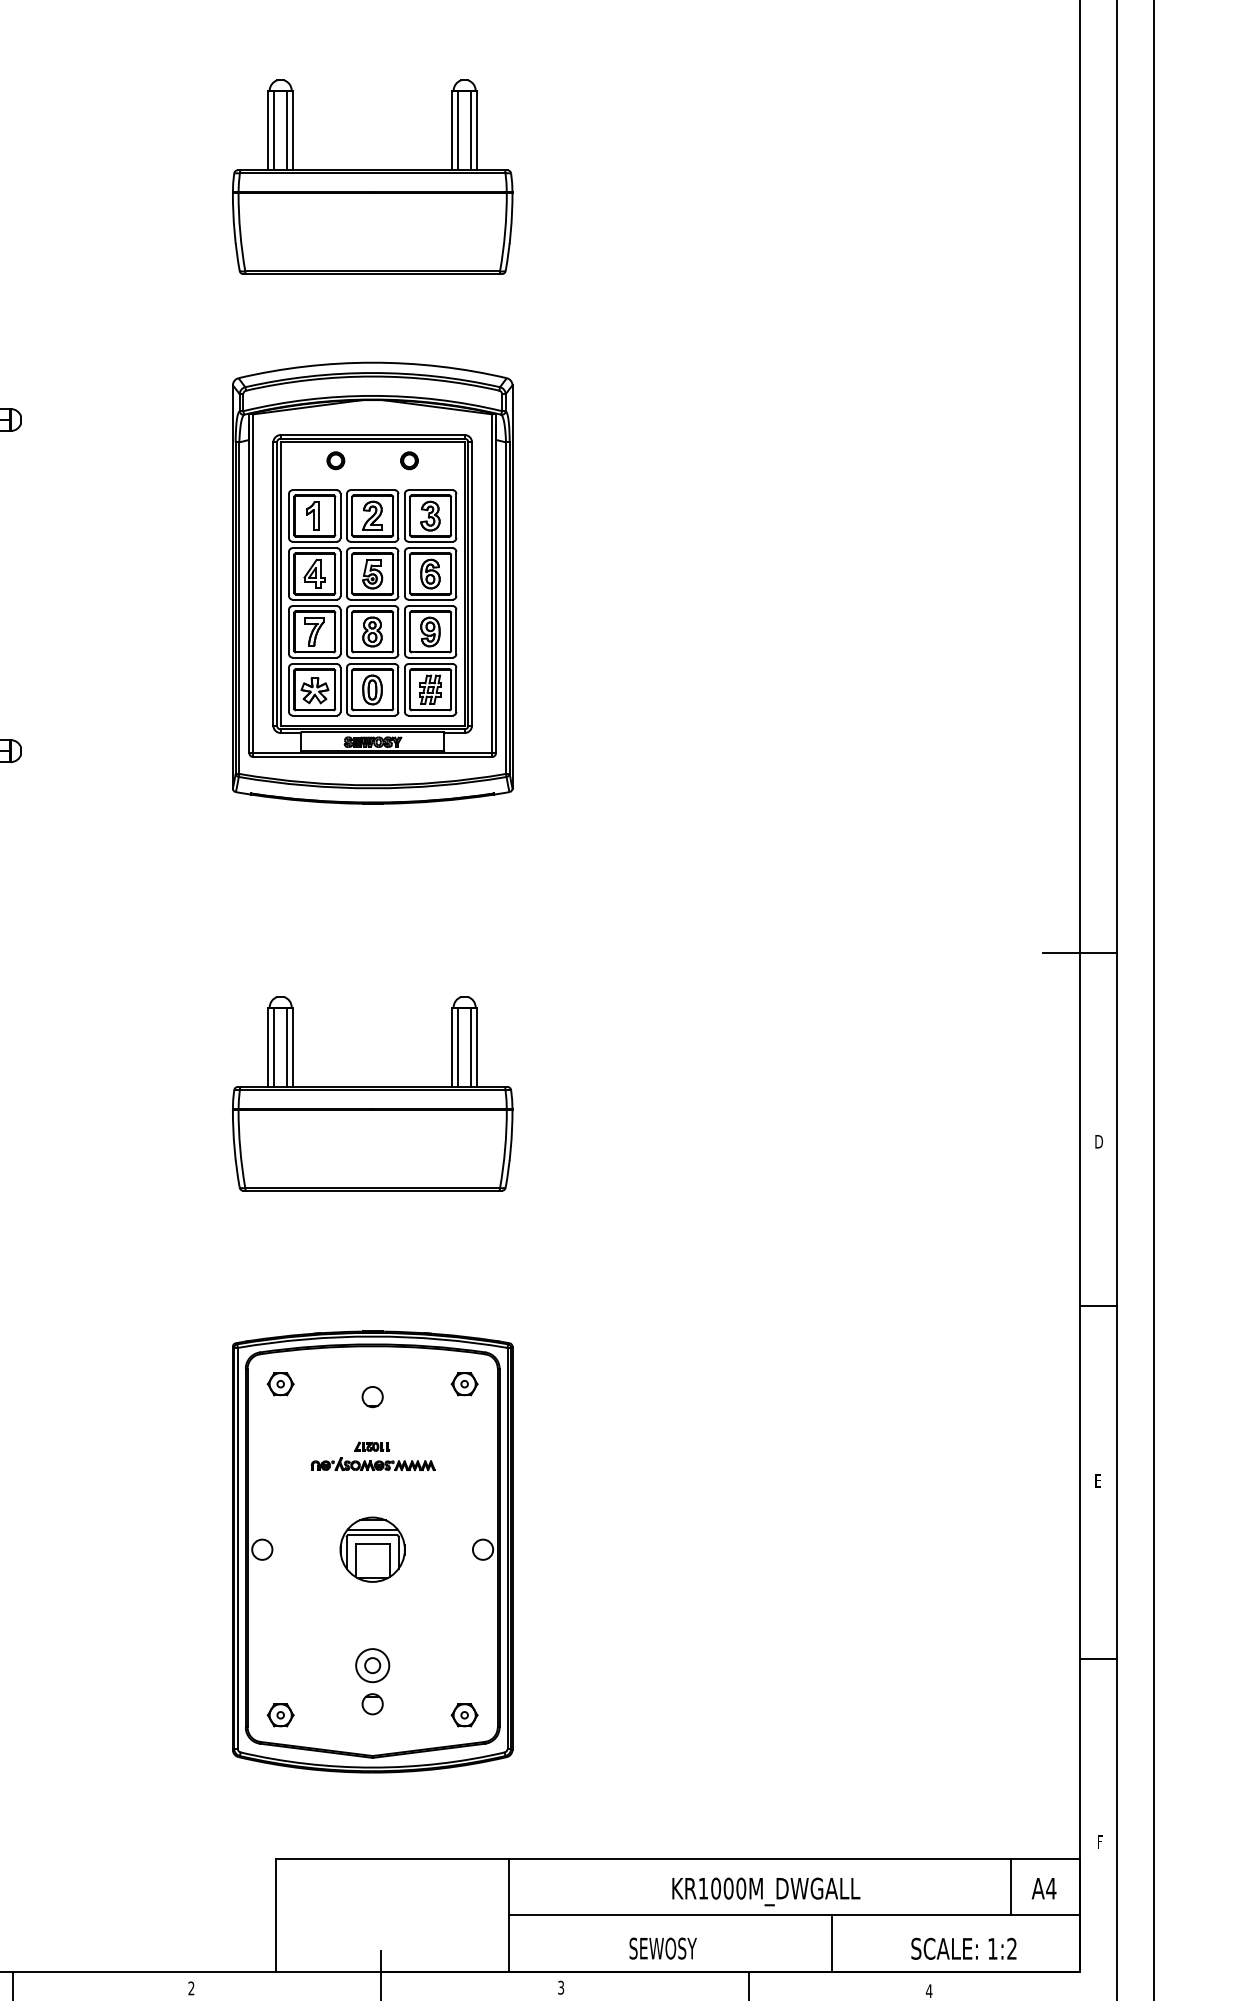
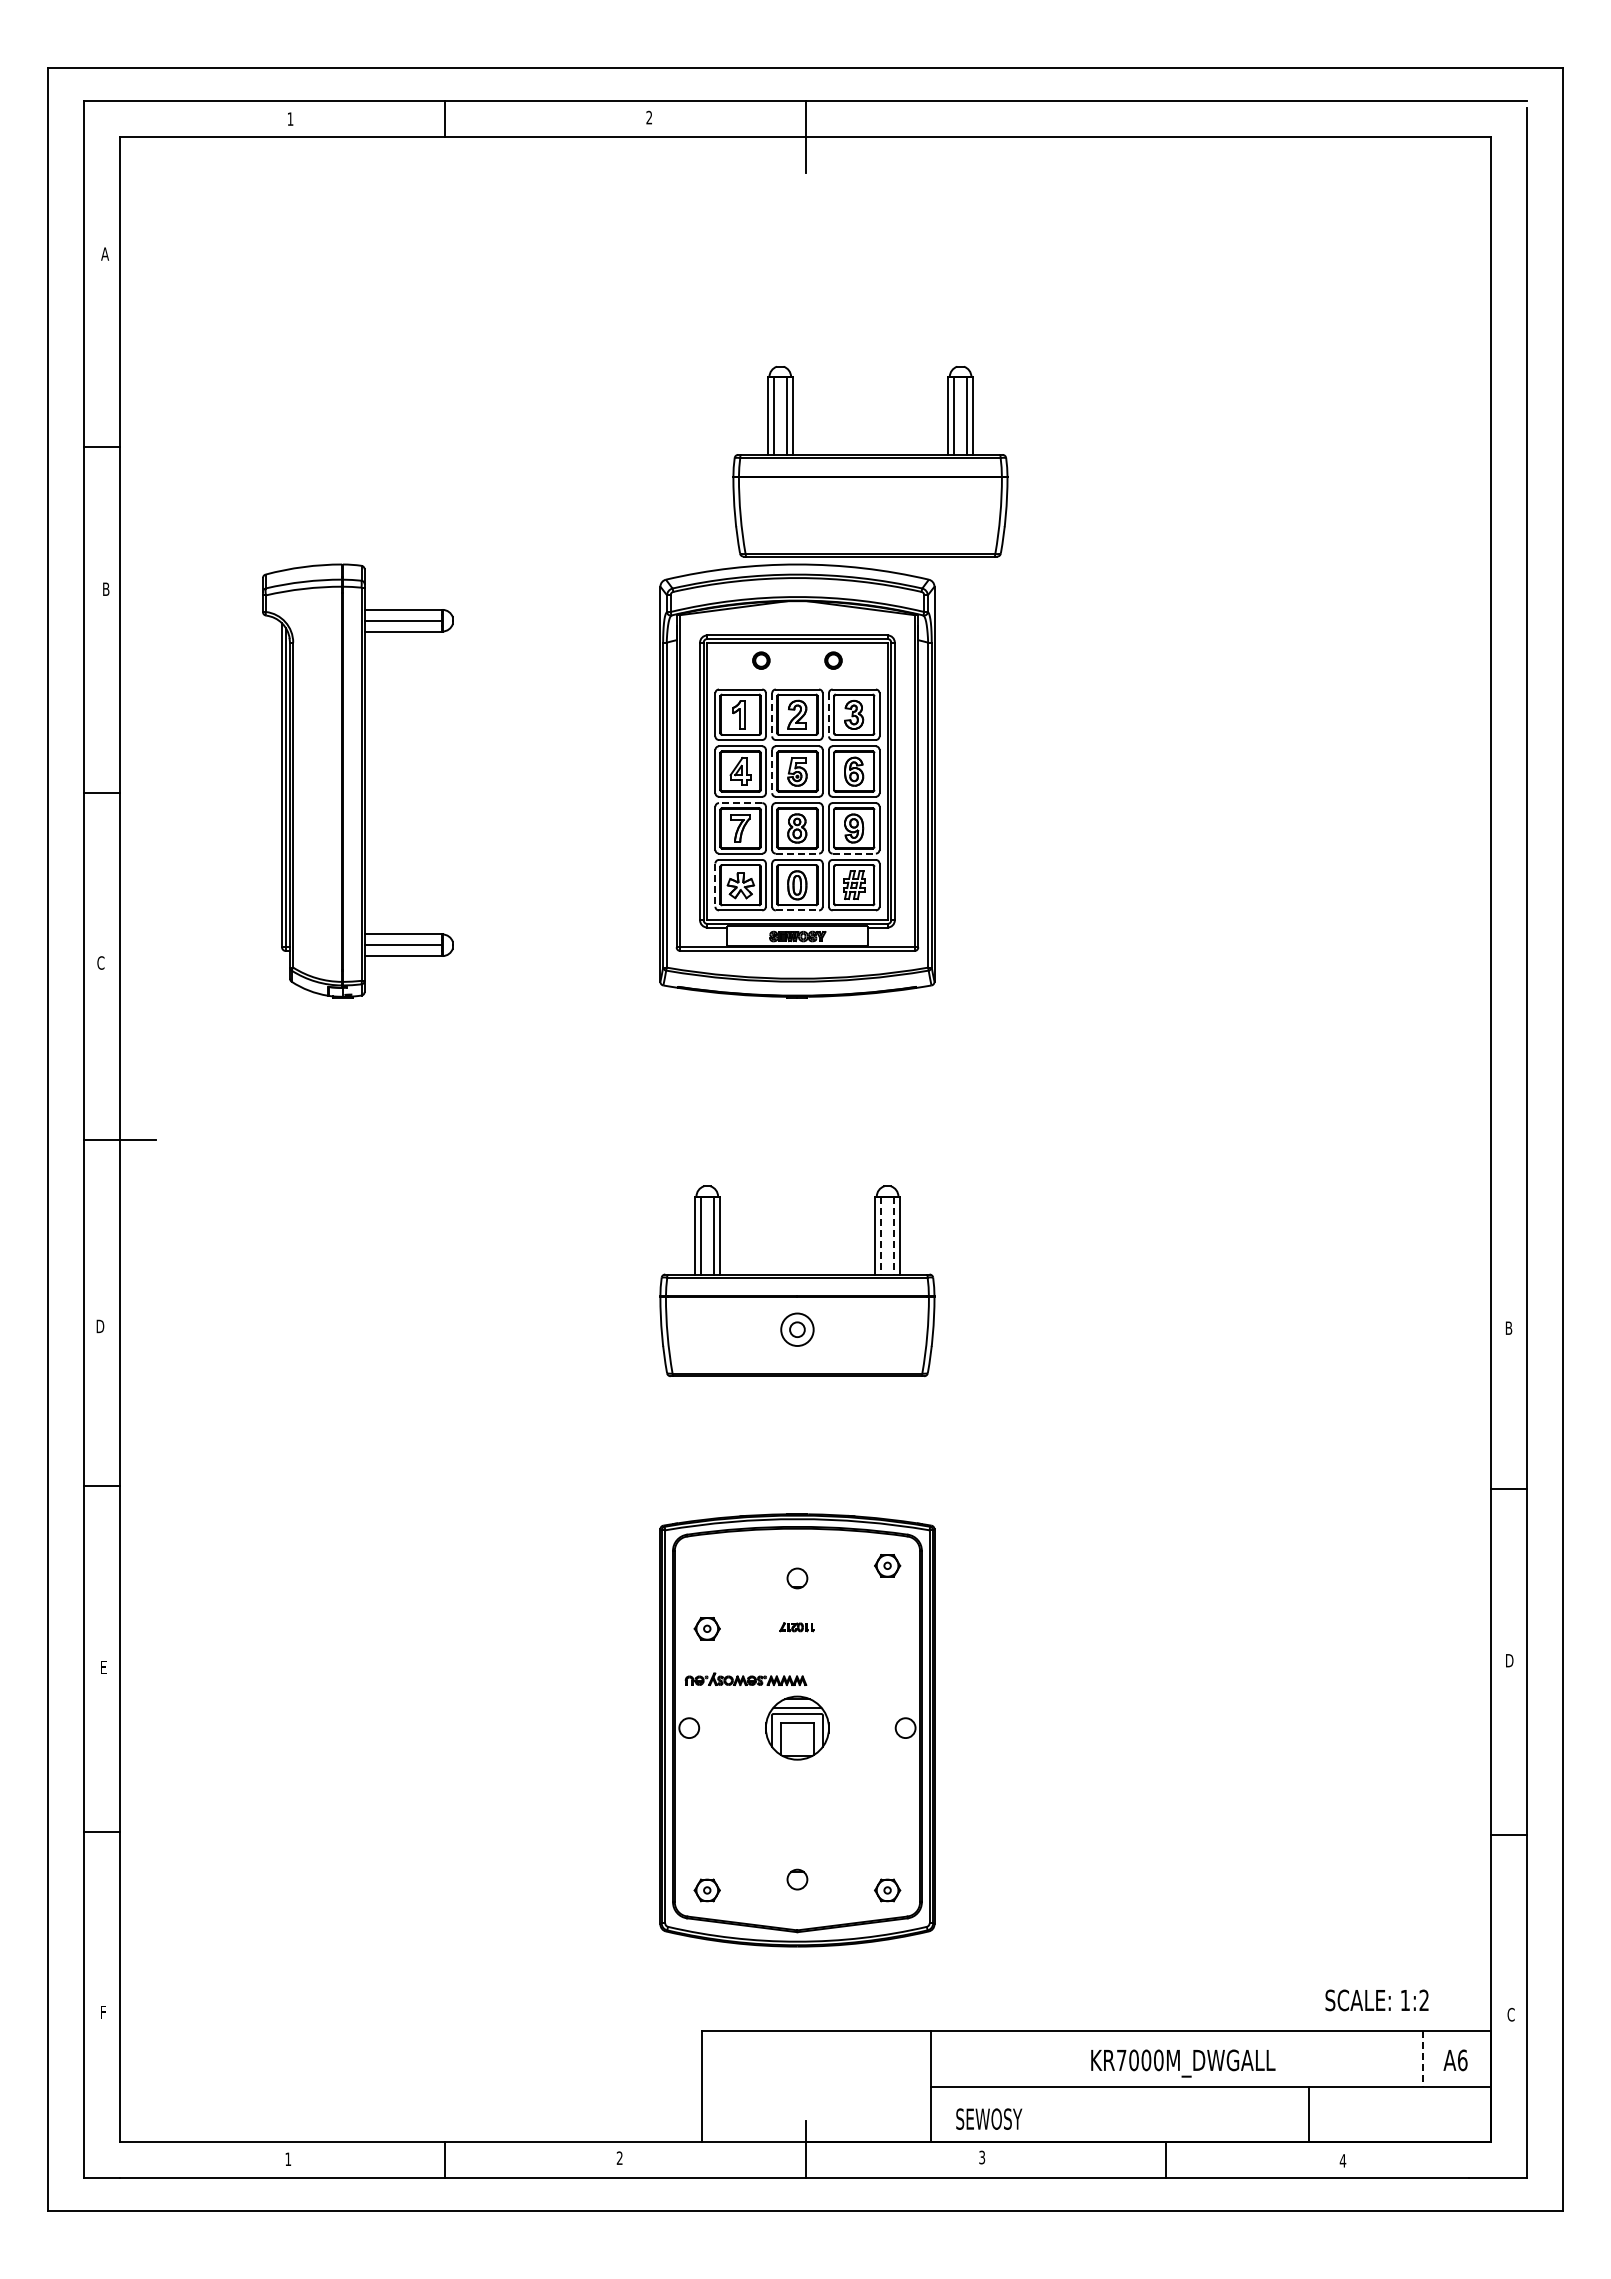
part: (372, 177) -> (870, 461), moved
line: (347, 515) -> (772, 714), solid -> dashed
line: (405, 515) -> (829, 714), solid -> dashed
line: (347, 573) -> (772, 771), solid -> dashed
line: (314, 606) -> (740, 803), solid -> dashed
line: (372, 657) -> (797, 853), solid -> dashed
line: (430, 657) -> (854, 853), solid -> dashed
line: (289, 690) -> (715, 885), solid -> dashed
line: (372, 715) -> (797, 910), solid -> dashed
line: (1079, 952) -> (1490, 1142), removed
line: (458, 1047) -> (881, 1235), solid -> dashed
line: (470, 1047) -> (893, 1235), solid -> dashed
text: (1100, 1142) -> (1510, 1328), D -> B
part: (279, 1383) -> (706, 1628), moved
part: (372, 1463) -> (745, 1678), moved
text: (1099, 1480) -> (1509, 1660), E -> D
part: (372, 1665) -> (797, 1329), moved
text: (1100, 1841) -> (1510, 2014), F -> C
line: (1011, 1886) -> (1423, 2058), solid -> dashed
text: (703, 1887) -> (1121, 2059), KR1000M_DWGALL -> KR7000M_DWGALL
text: (1051, 1888) -> (1462, 2060), A4 -> A6
line: (831, 1943) -> (1308, 2114), moved
text: (663, 1947) -> (989, 2118), moved
text: (963, 1948) -> (1376, 2000), moved

